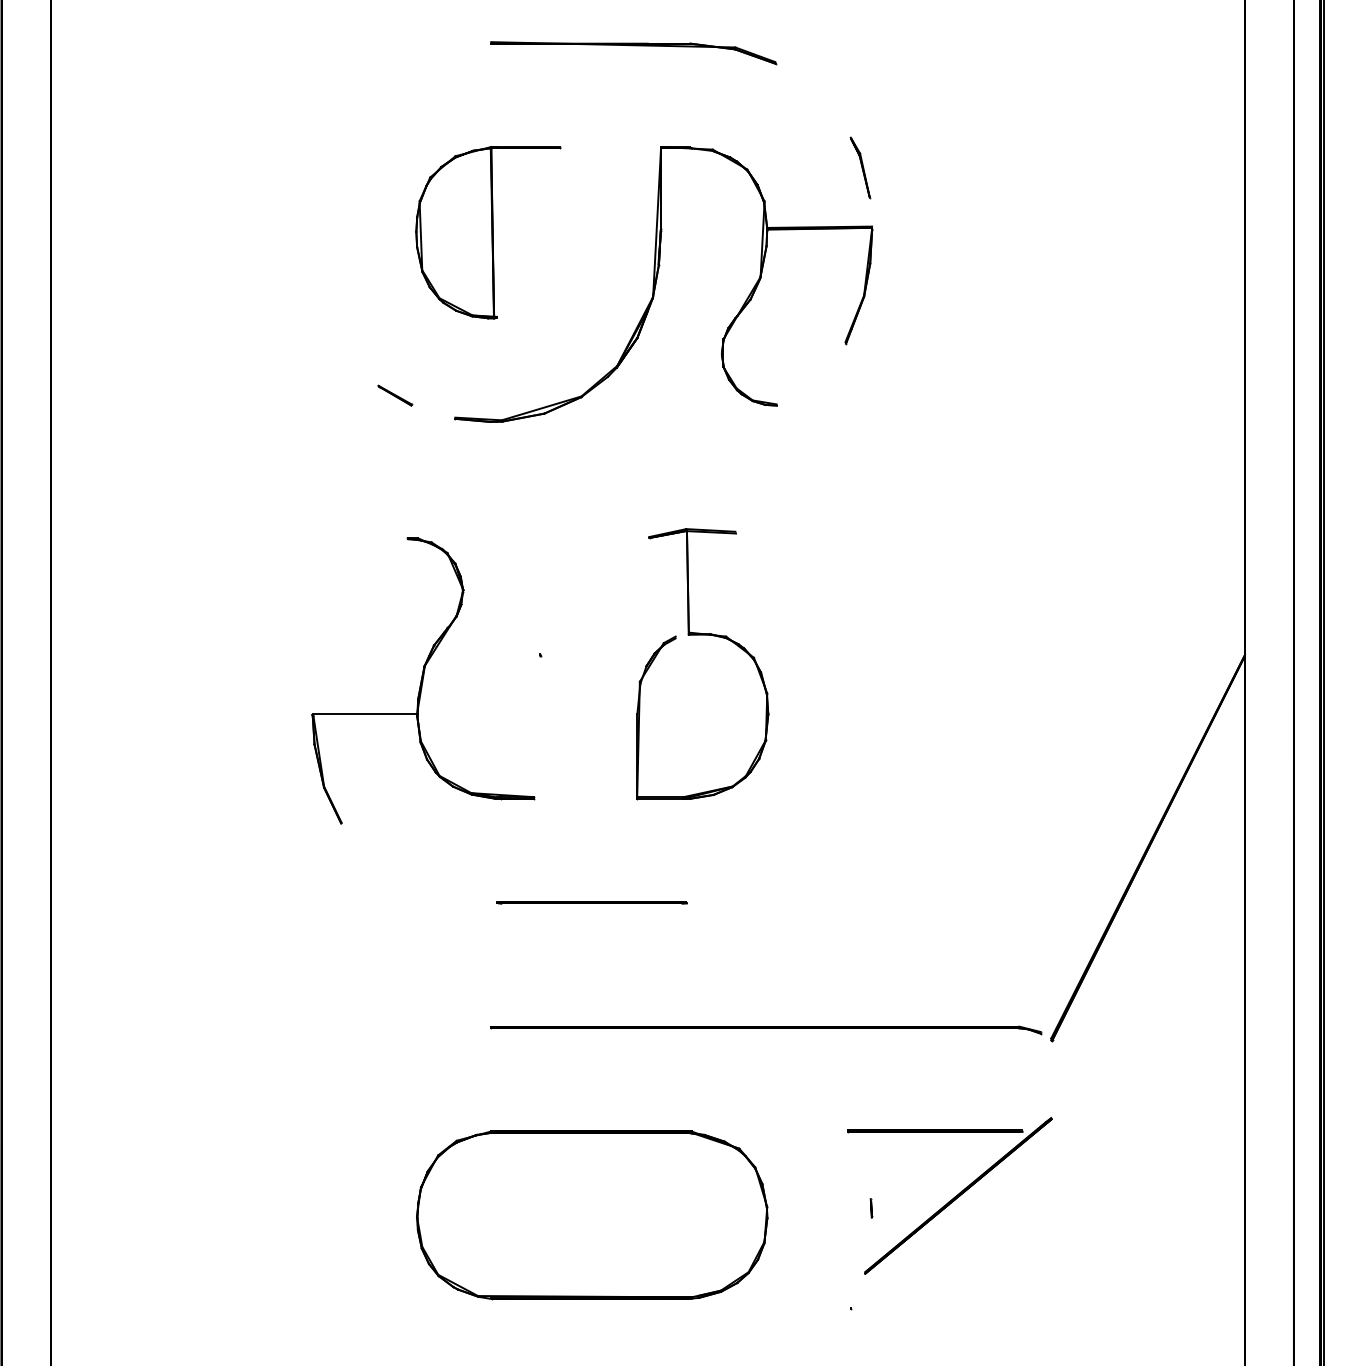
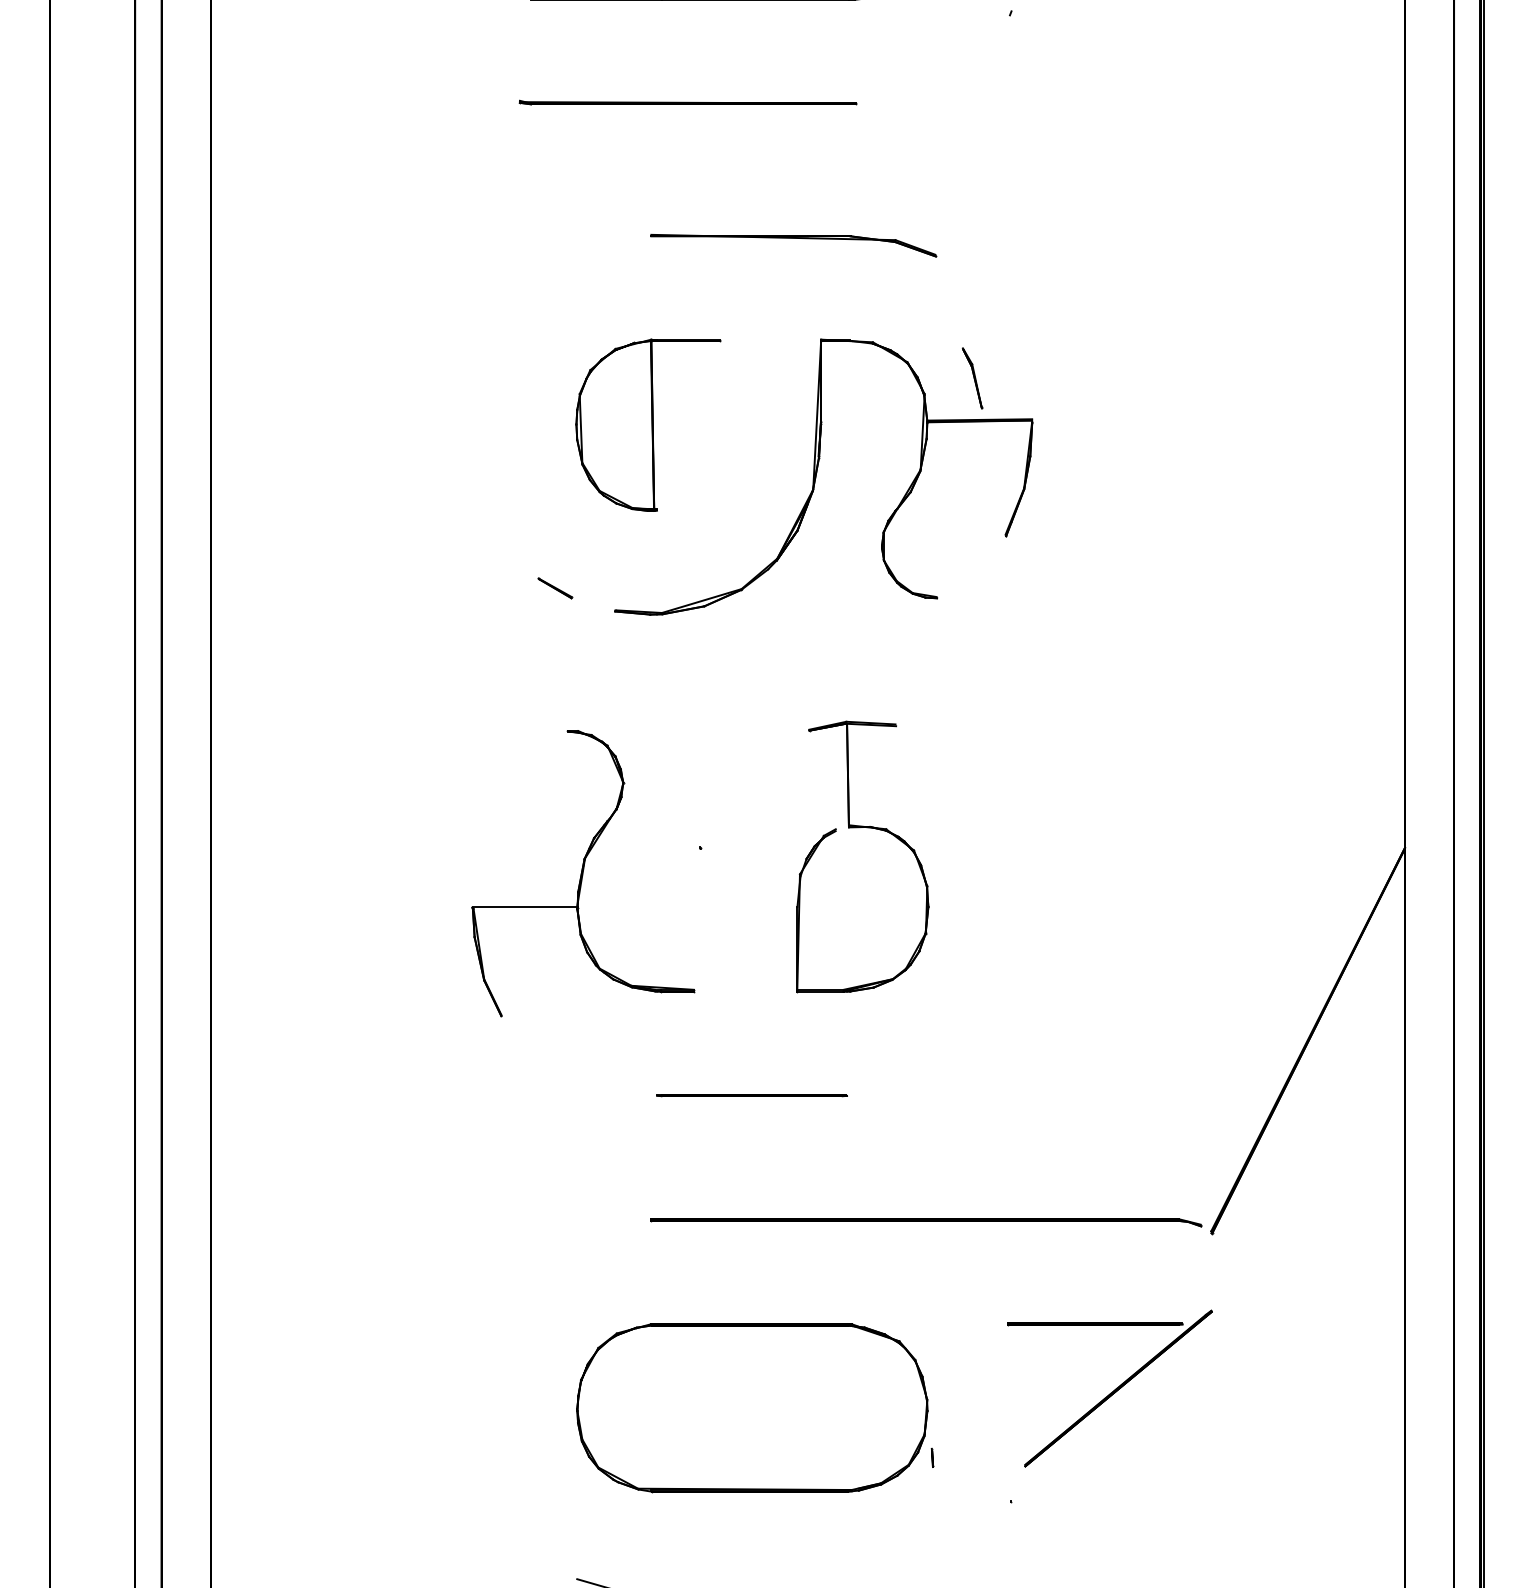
part: (860, 167) -> (972, 378), moved
line: (871, 1207) -> (932, 1457), moved

